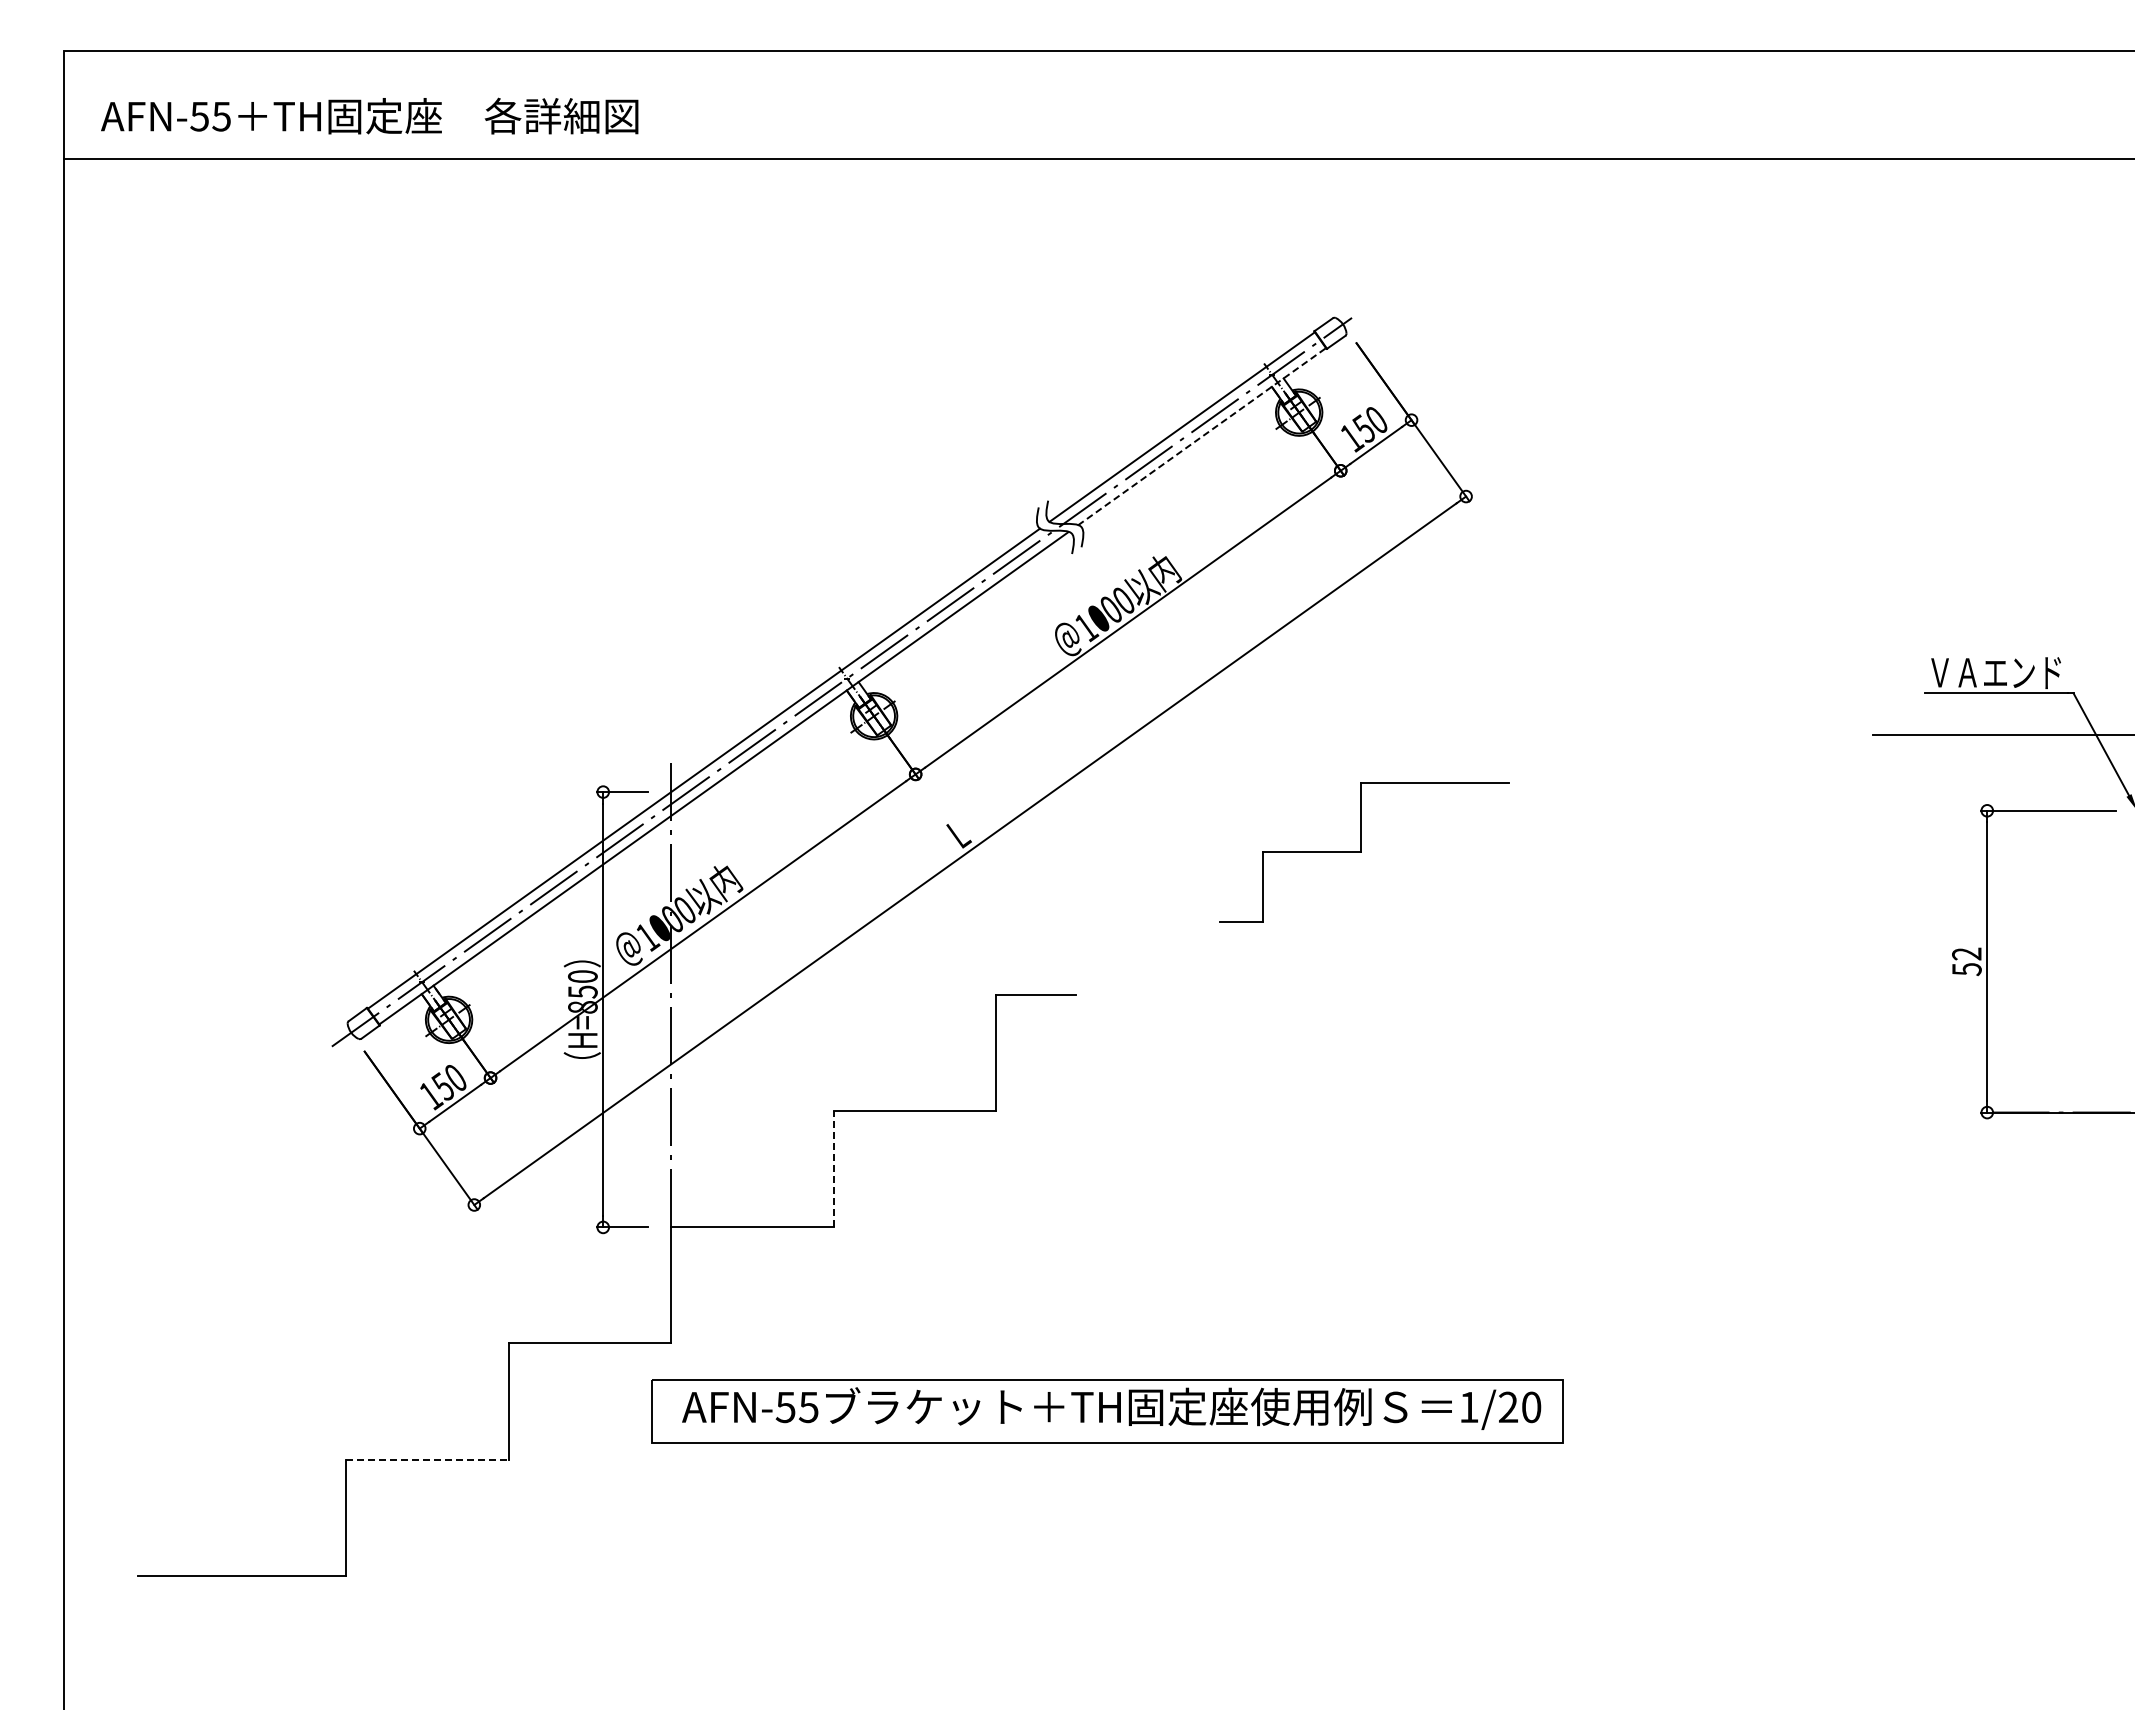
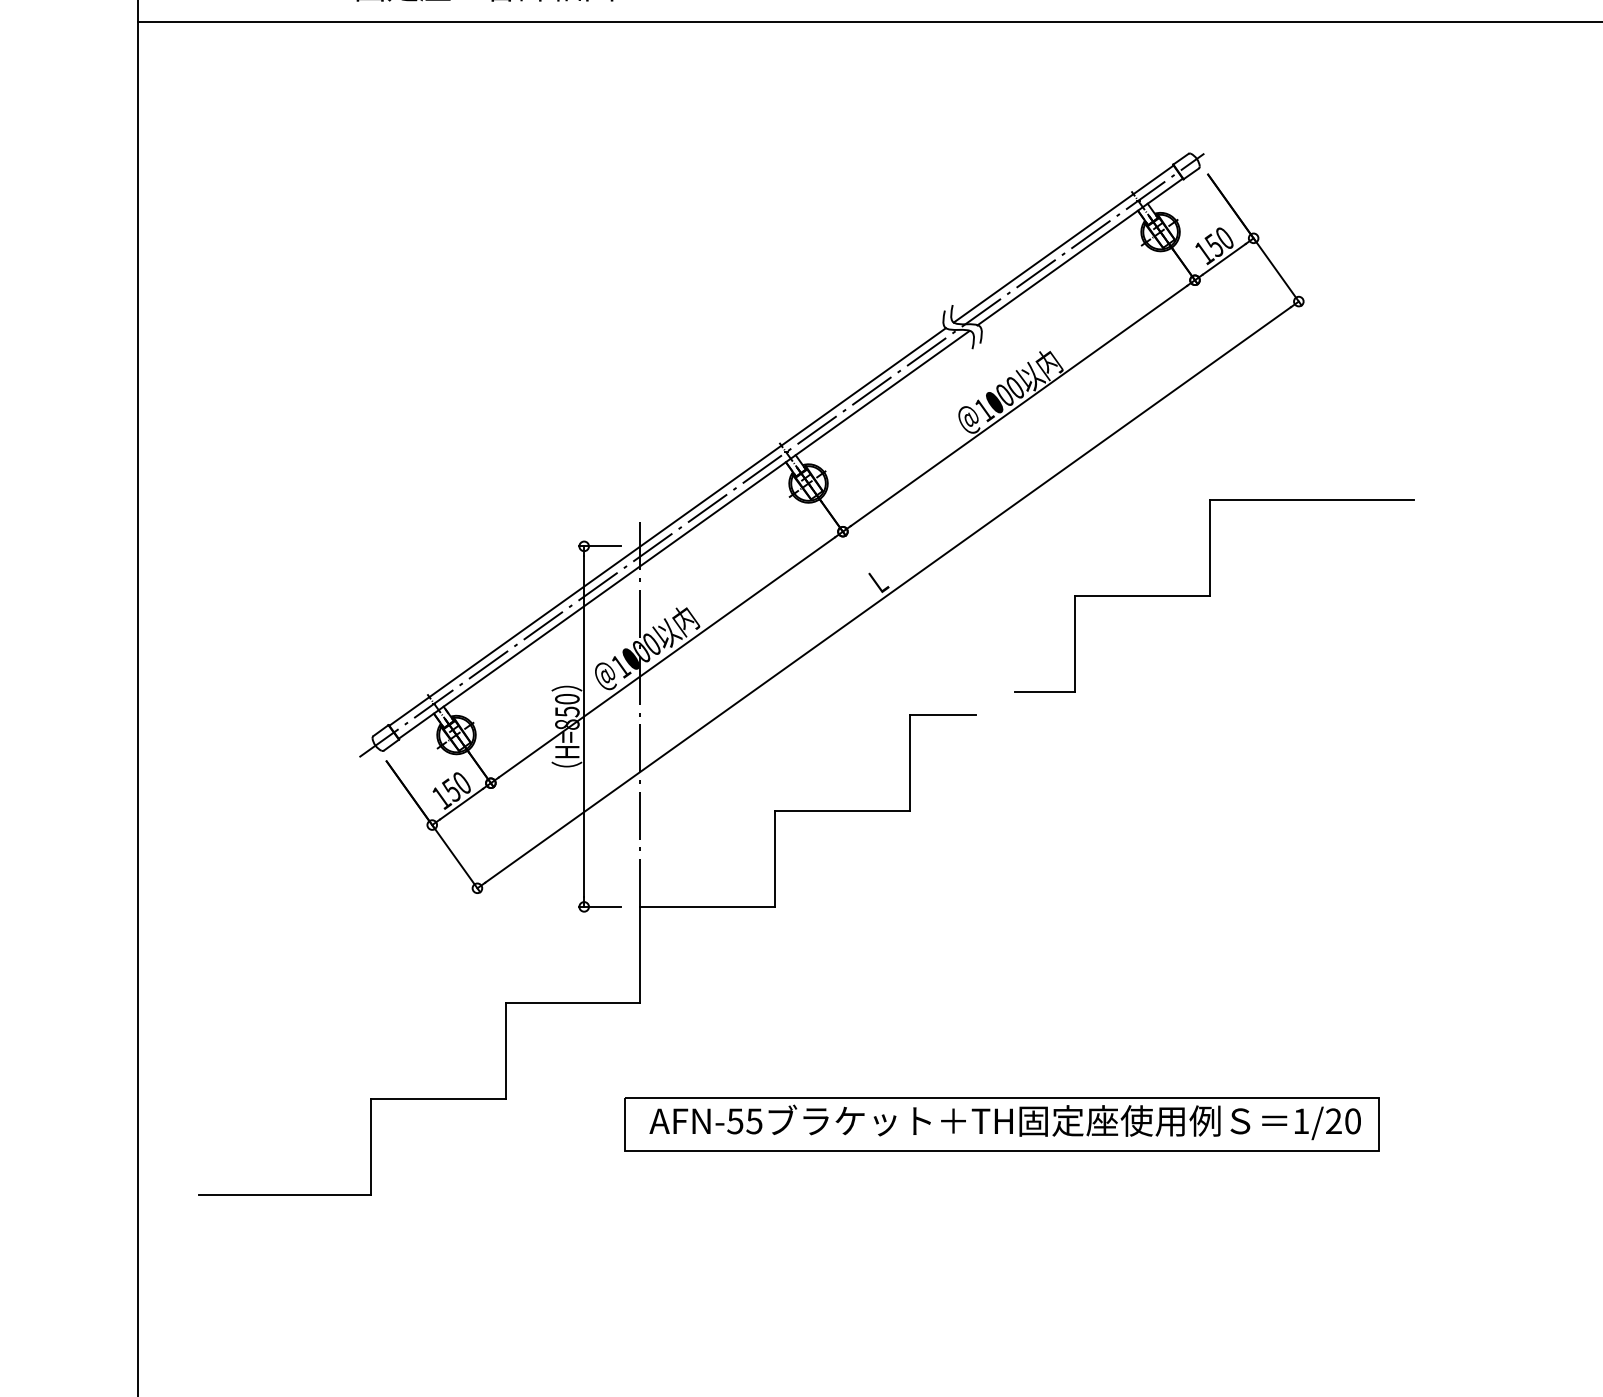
line: (1202, 436) -> (1080, 251), dashed -> solid
part: (1363, 851) -> (1213, 595), size x1.67
line: (833, 1168) -> (774, 858), dashed -> solid
part: (1107, 1411) -> (1001, 1124), moved
line: (427, 1459) -> (438, 1099), dashed -> solid

